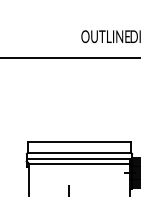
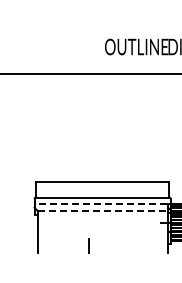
line: (77, 158) -> (100, 204), solid -> dashed
line: (79, 163) -> (102, 210), solid -> dashed

